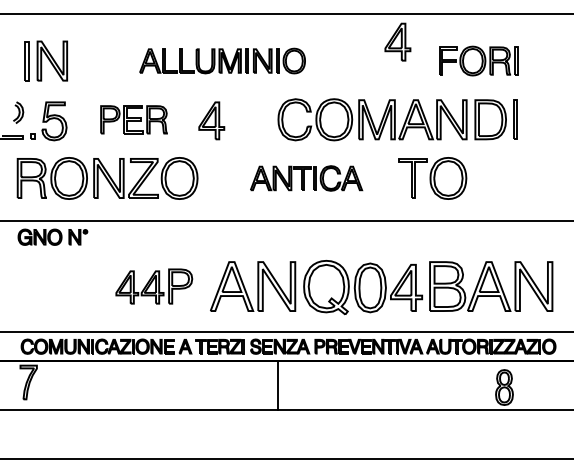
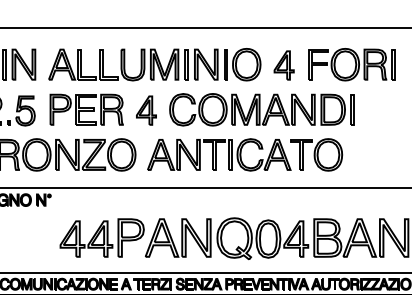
part: (397, 41) -> (283, 64), moved
part: (222, 60) -> (154, 64), size x1.67
part: (478, 60) -> (351, 64), size x1.43
part: (133, 119) -> (86, 109), size x1.43
part: (397, 119) -> (261, 109), moved
part: (306, 178) -> (219, 154), size x1.67
part: (154, 286) -> (102, 237), size x1.43

